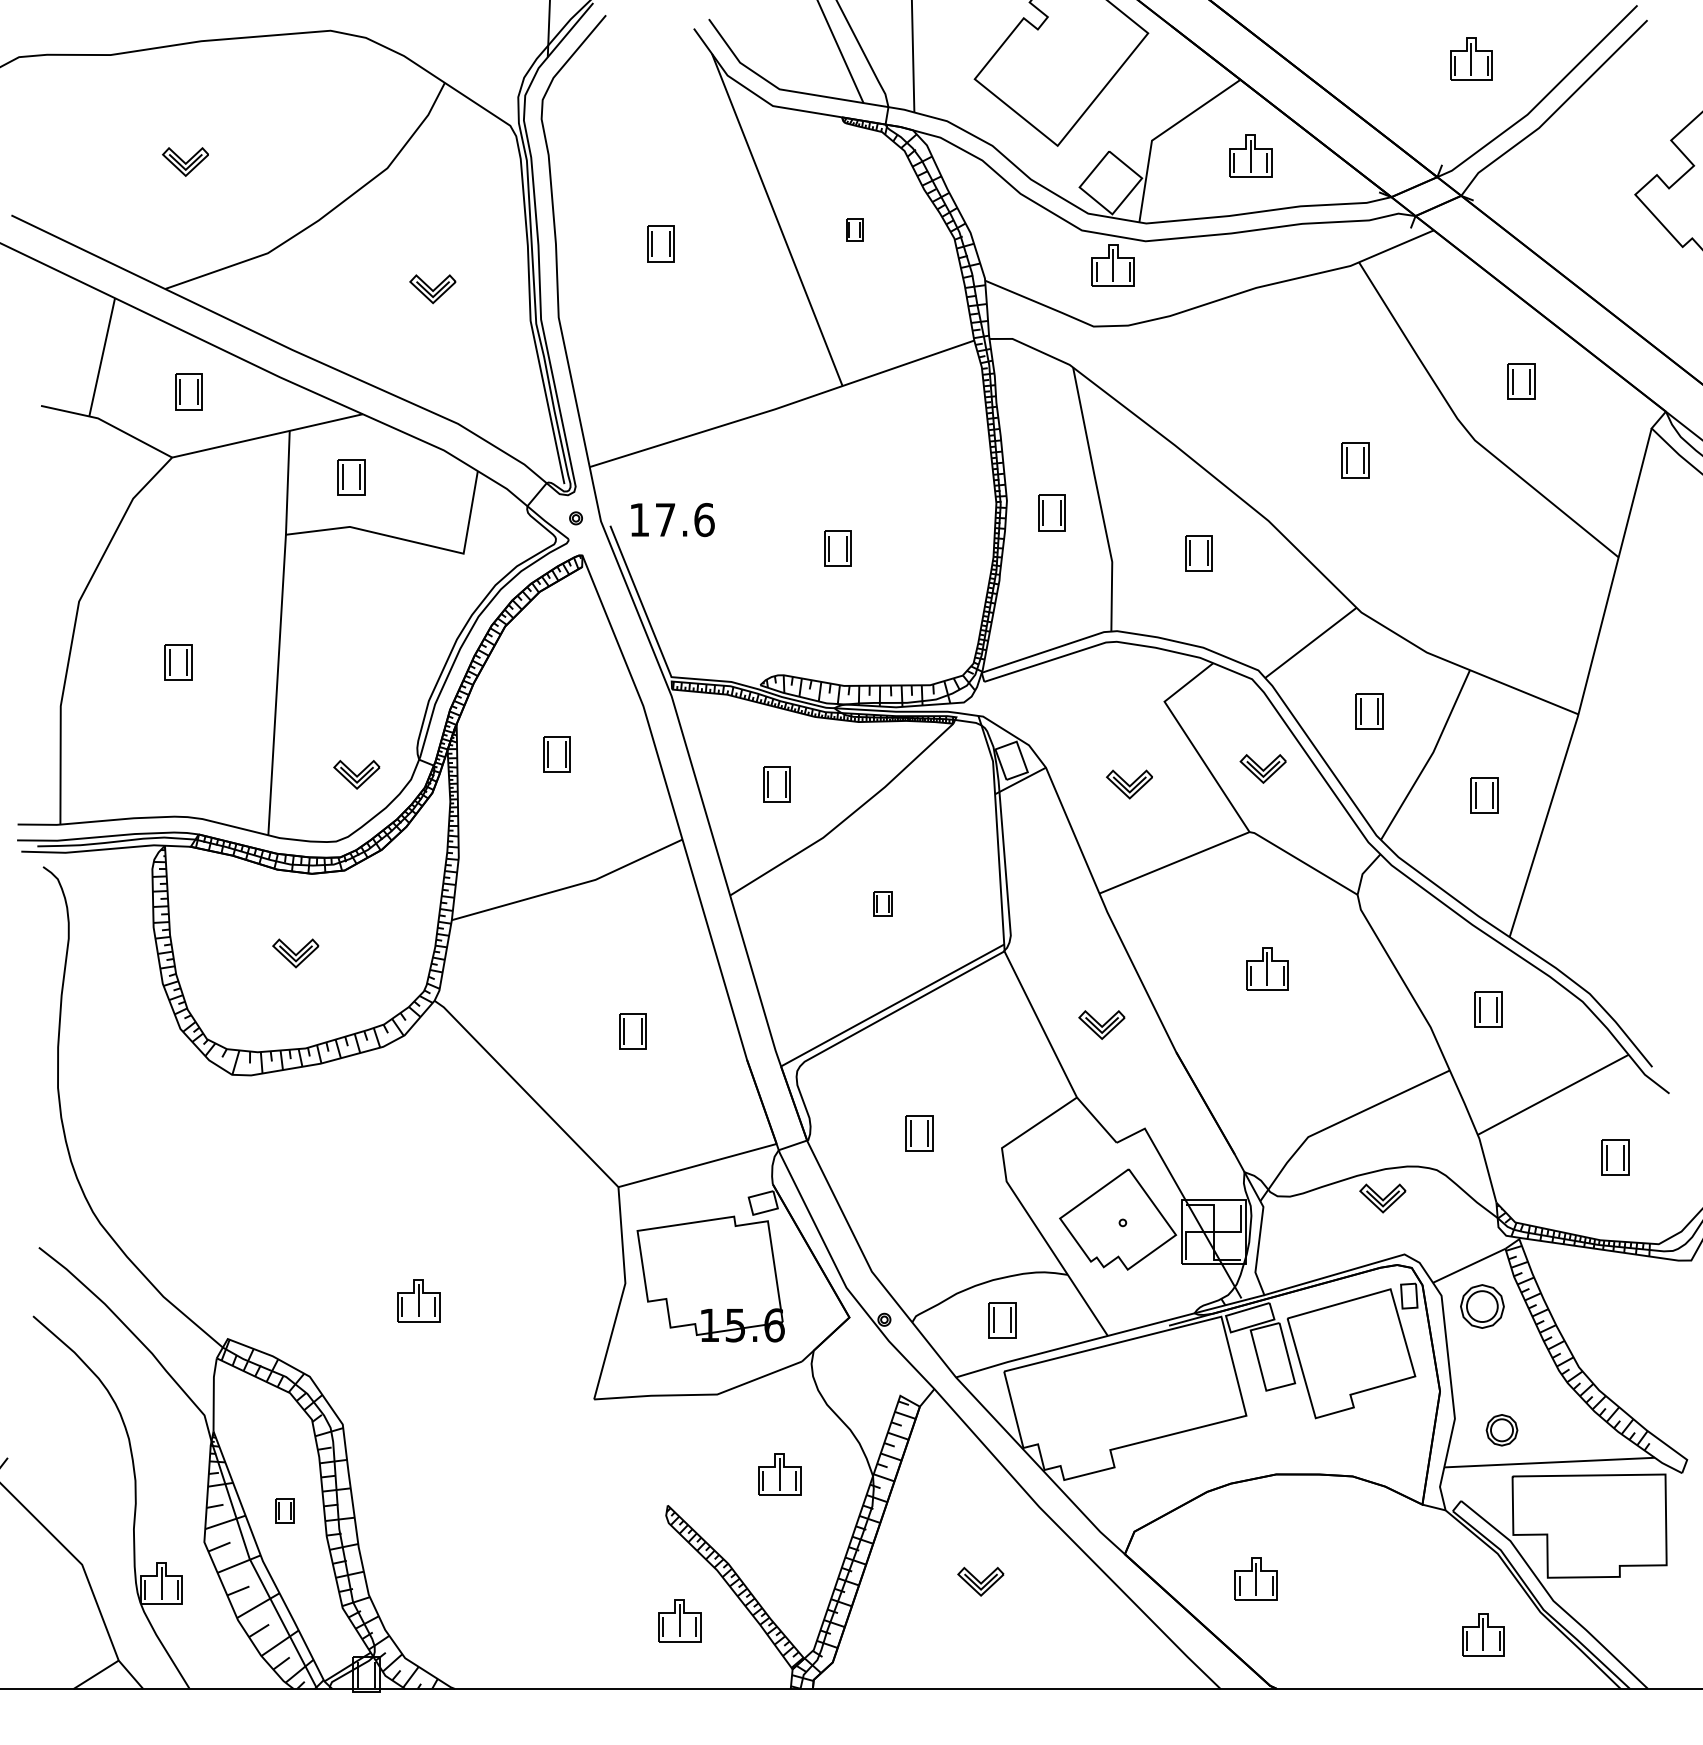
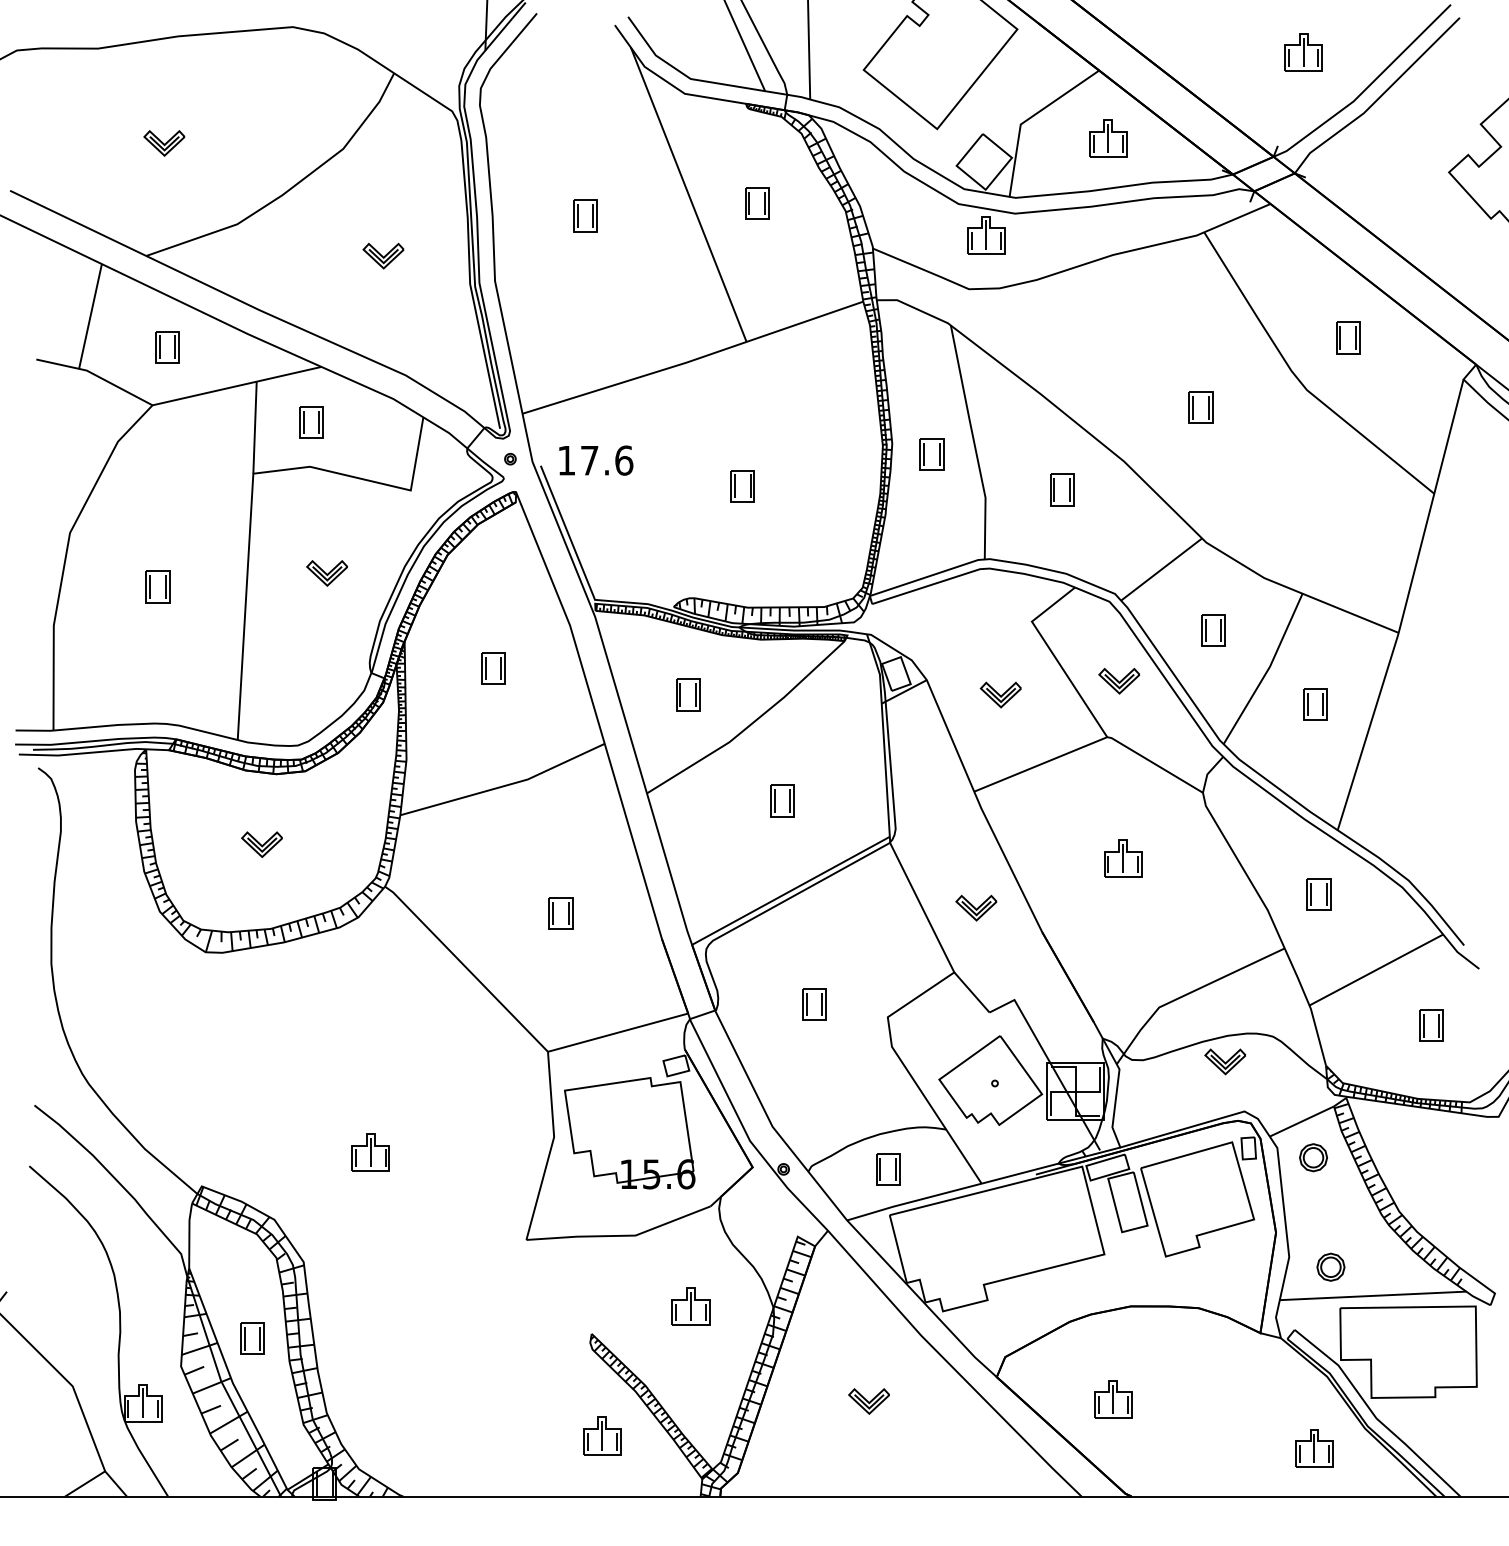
part: (854, 229) -> (757, 203), size x1.67
part: (356, 774) -> (326, 573), moved
part: (883, 903) -> (782, 800), size x1.43
part: (1482, 1306) -> (1313, 1157), size x0.71
part: (284, 1510) -> (252, 1338), size x1.43

